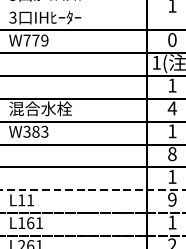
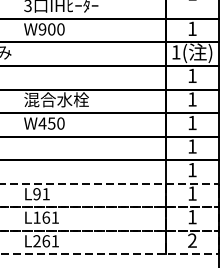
text: (172, 39) -> (192, 28), 0 -> 1
text: (35, 40) -> (51, 29), W779 -> W900
text: (172, 108) -> (192, 99), 4 -> 1
text: (35, 131) -> (51, 123), W383 -> W450
text: (172, 154) -> (192, 146), 8 -> 1
text: (172, 199) -> (192, 193), 9 -> 1
text: (21, 200) -> (36, 194), L11 -> L91

